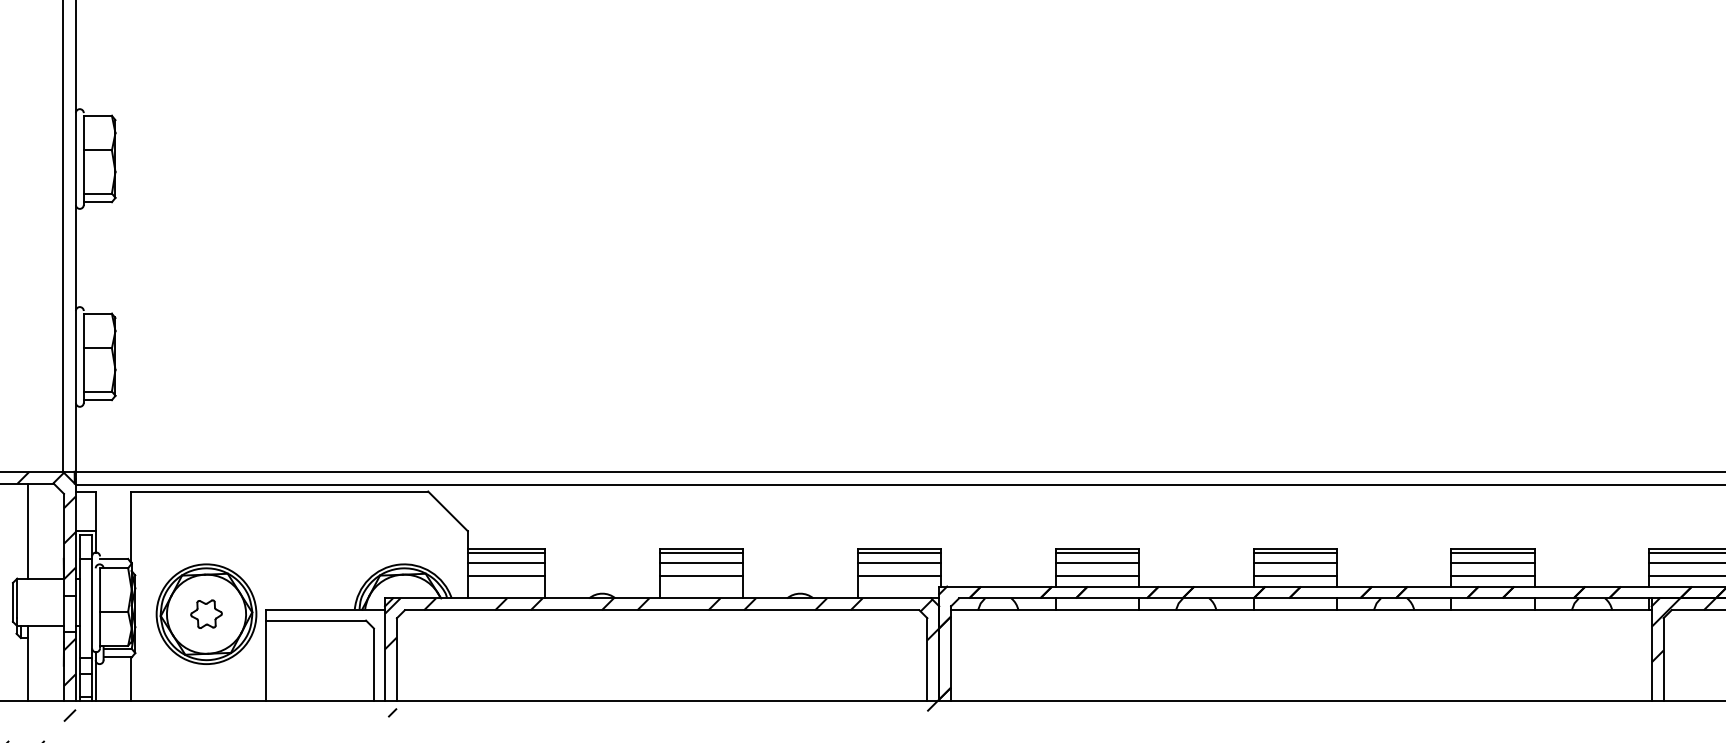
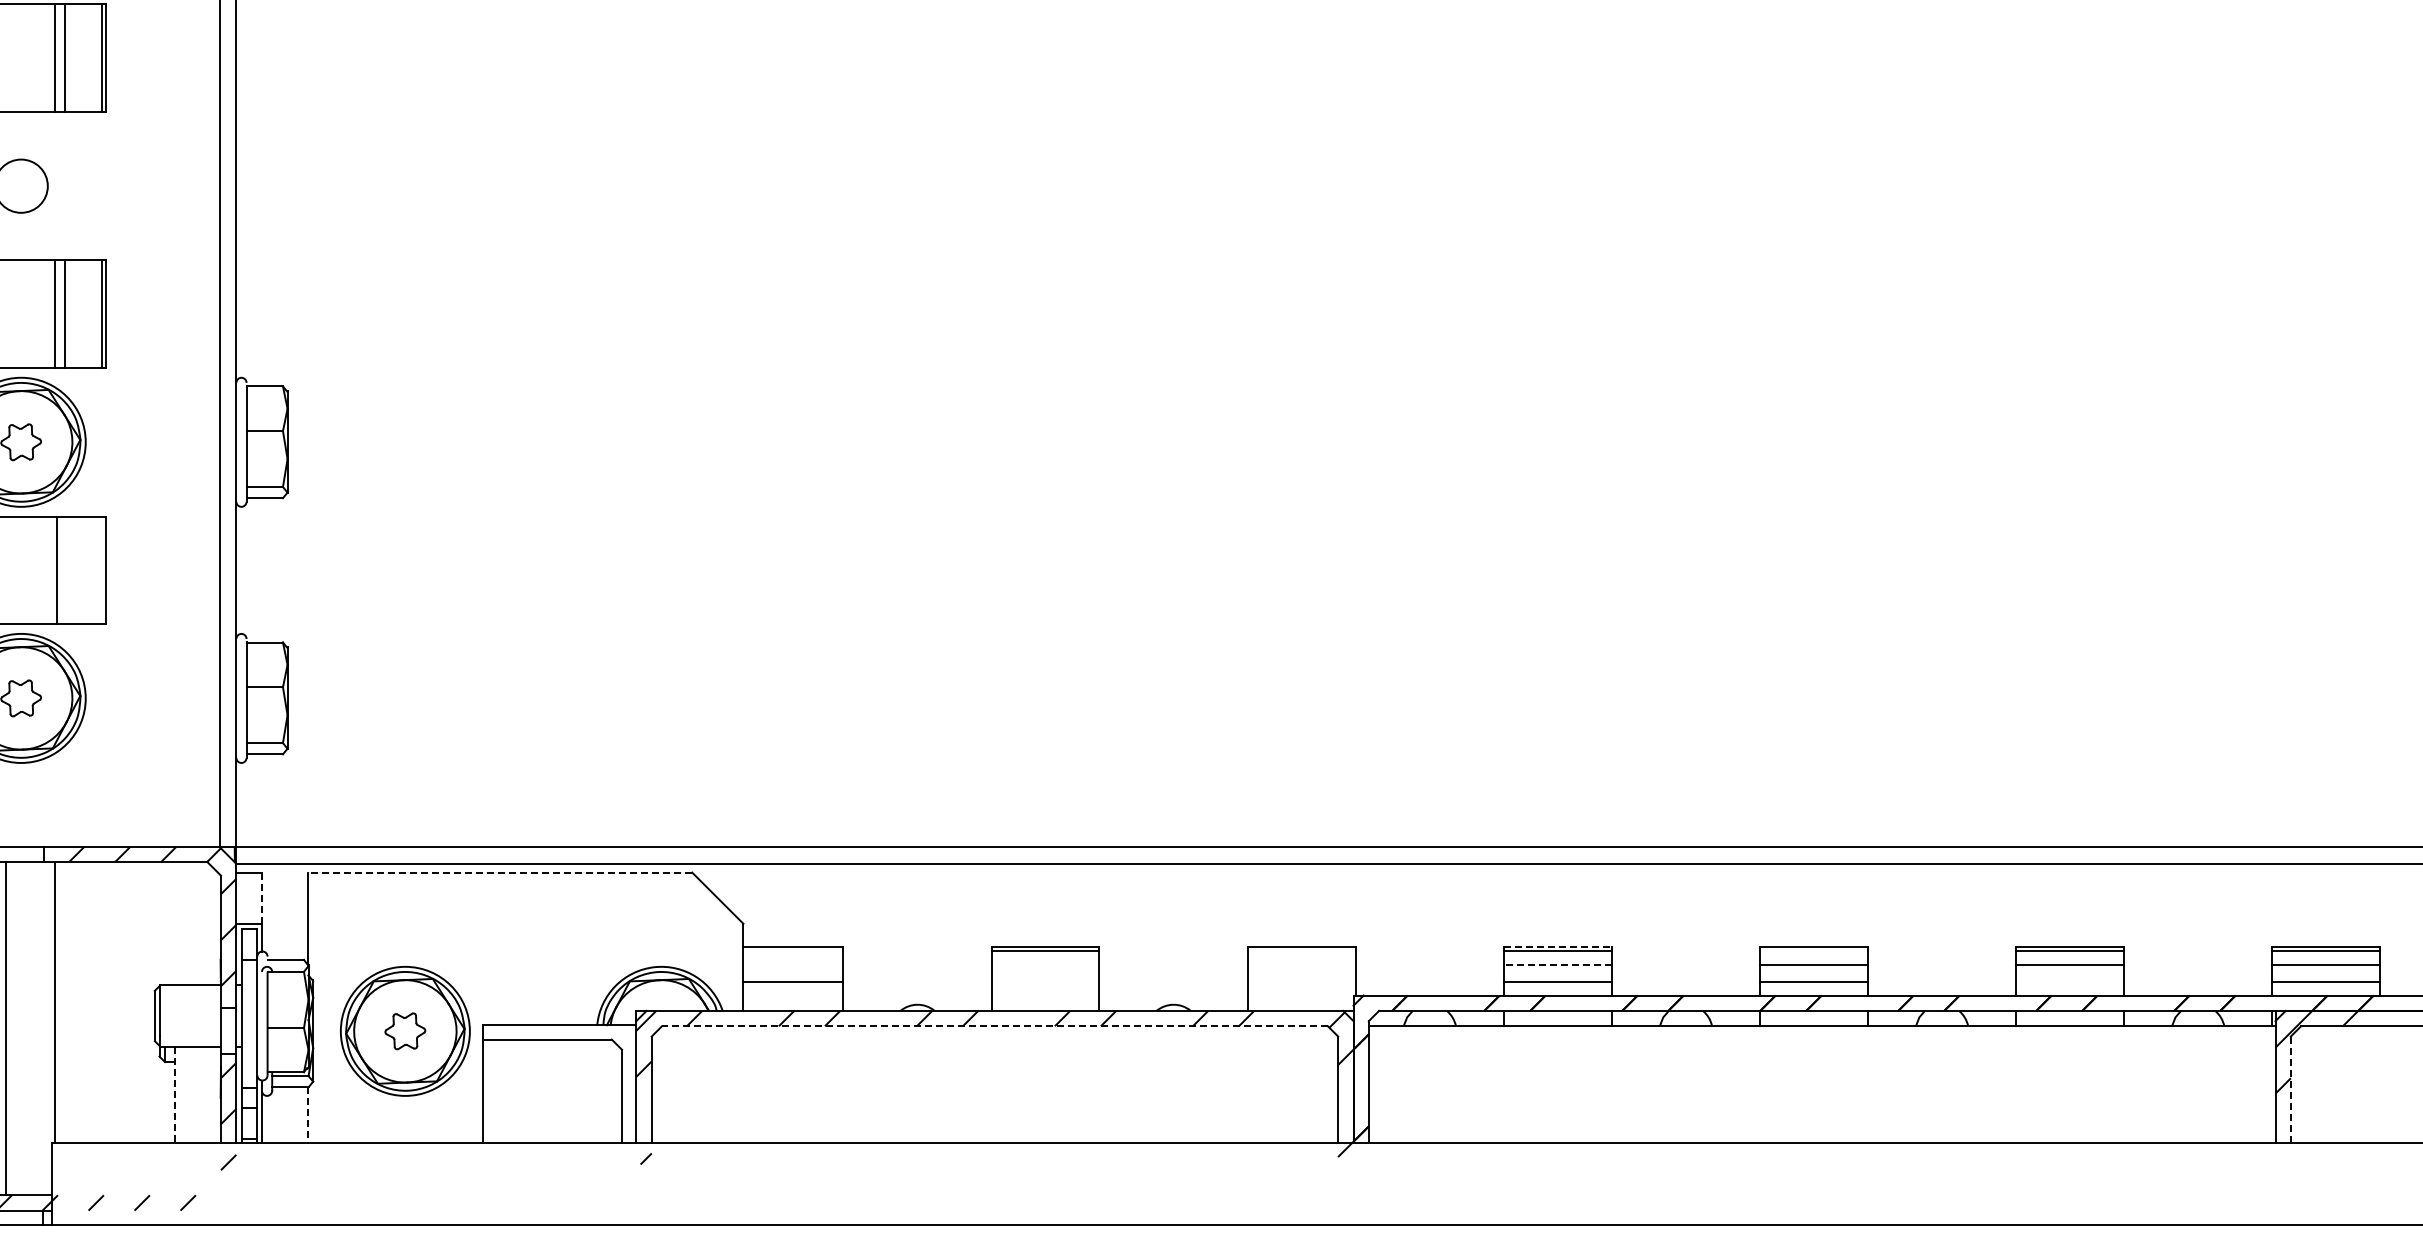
line: (279, 491) -> (499, 872), solid -> dashed
line: (95, 511) -> (261, 898), solid -> dashed
line: (28, 530) -> (174, 923), removed
line: (1096, 548) -> (1557, 946), solid -> dashed
line: (506, 552) -> (793, 951), removed
line: (899, 552) -> (1301, 951), removed
line: (1294, 552) -> (1813, 951), removed
line: (506, 562) -> (793, 964), removed
line: (701, 562) -> (1045, 964), removed
line: (899, 562) -> (1301, 964), removed
line: (1096, 562) -> (1557, 964), solid -> dashed
line: (701, 575) -> (1045, 981), removed
line: (899, 575) -> (1301, 981), removed
line: (1492, 575) -> (2069, 981), removed
line: (661, 610) -> (994, 1026), solid -> dashed
line: (1663, 659) -> (2290, 1090), solid -> dashed
line: (28, 663) -> (174, 1095), solid -> dashed
line: (131, 679) -> (308, 1115), solid -> dashed

